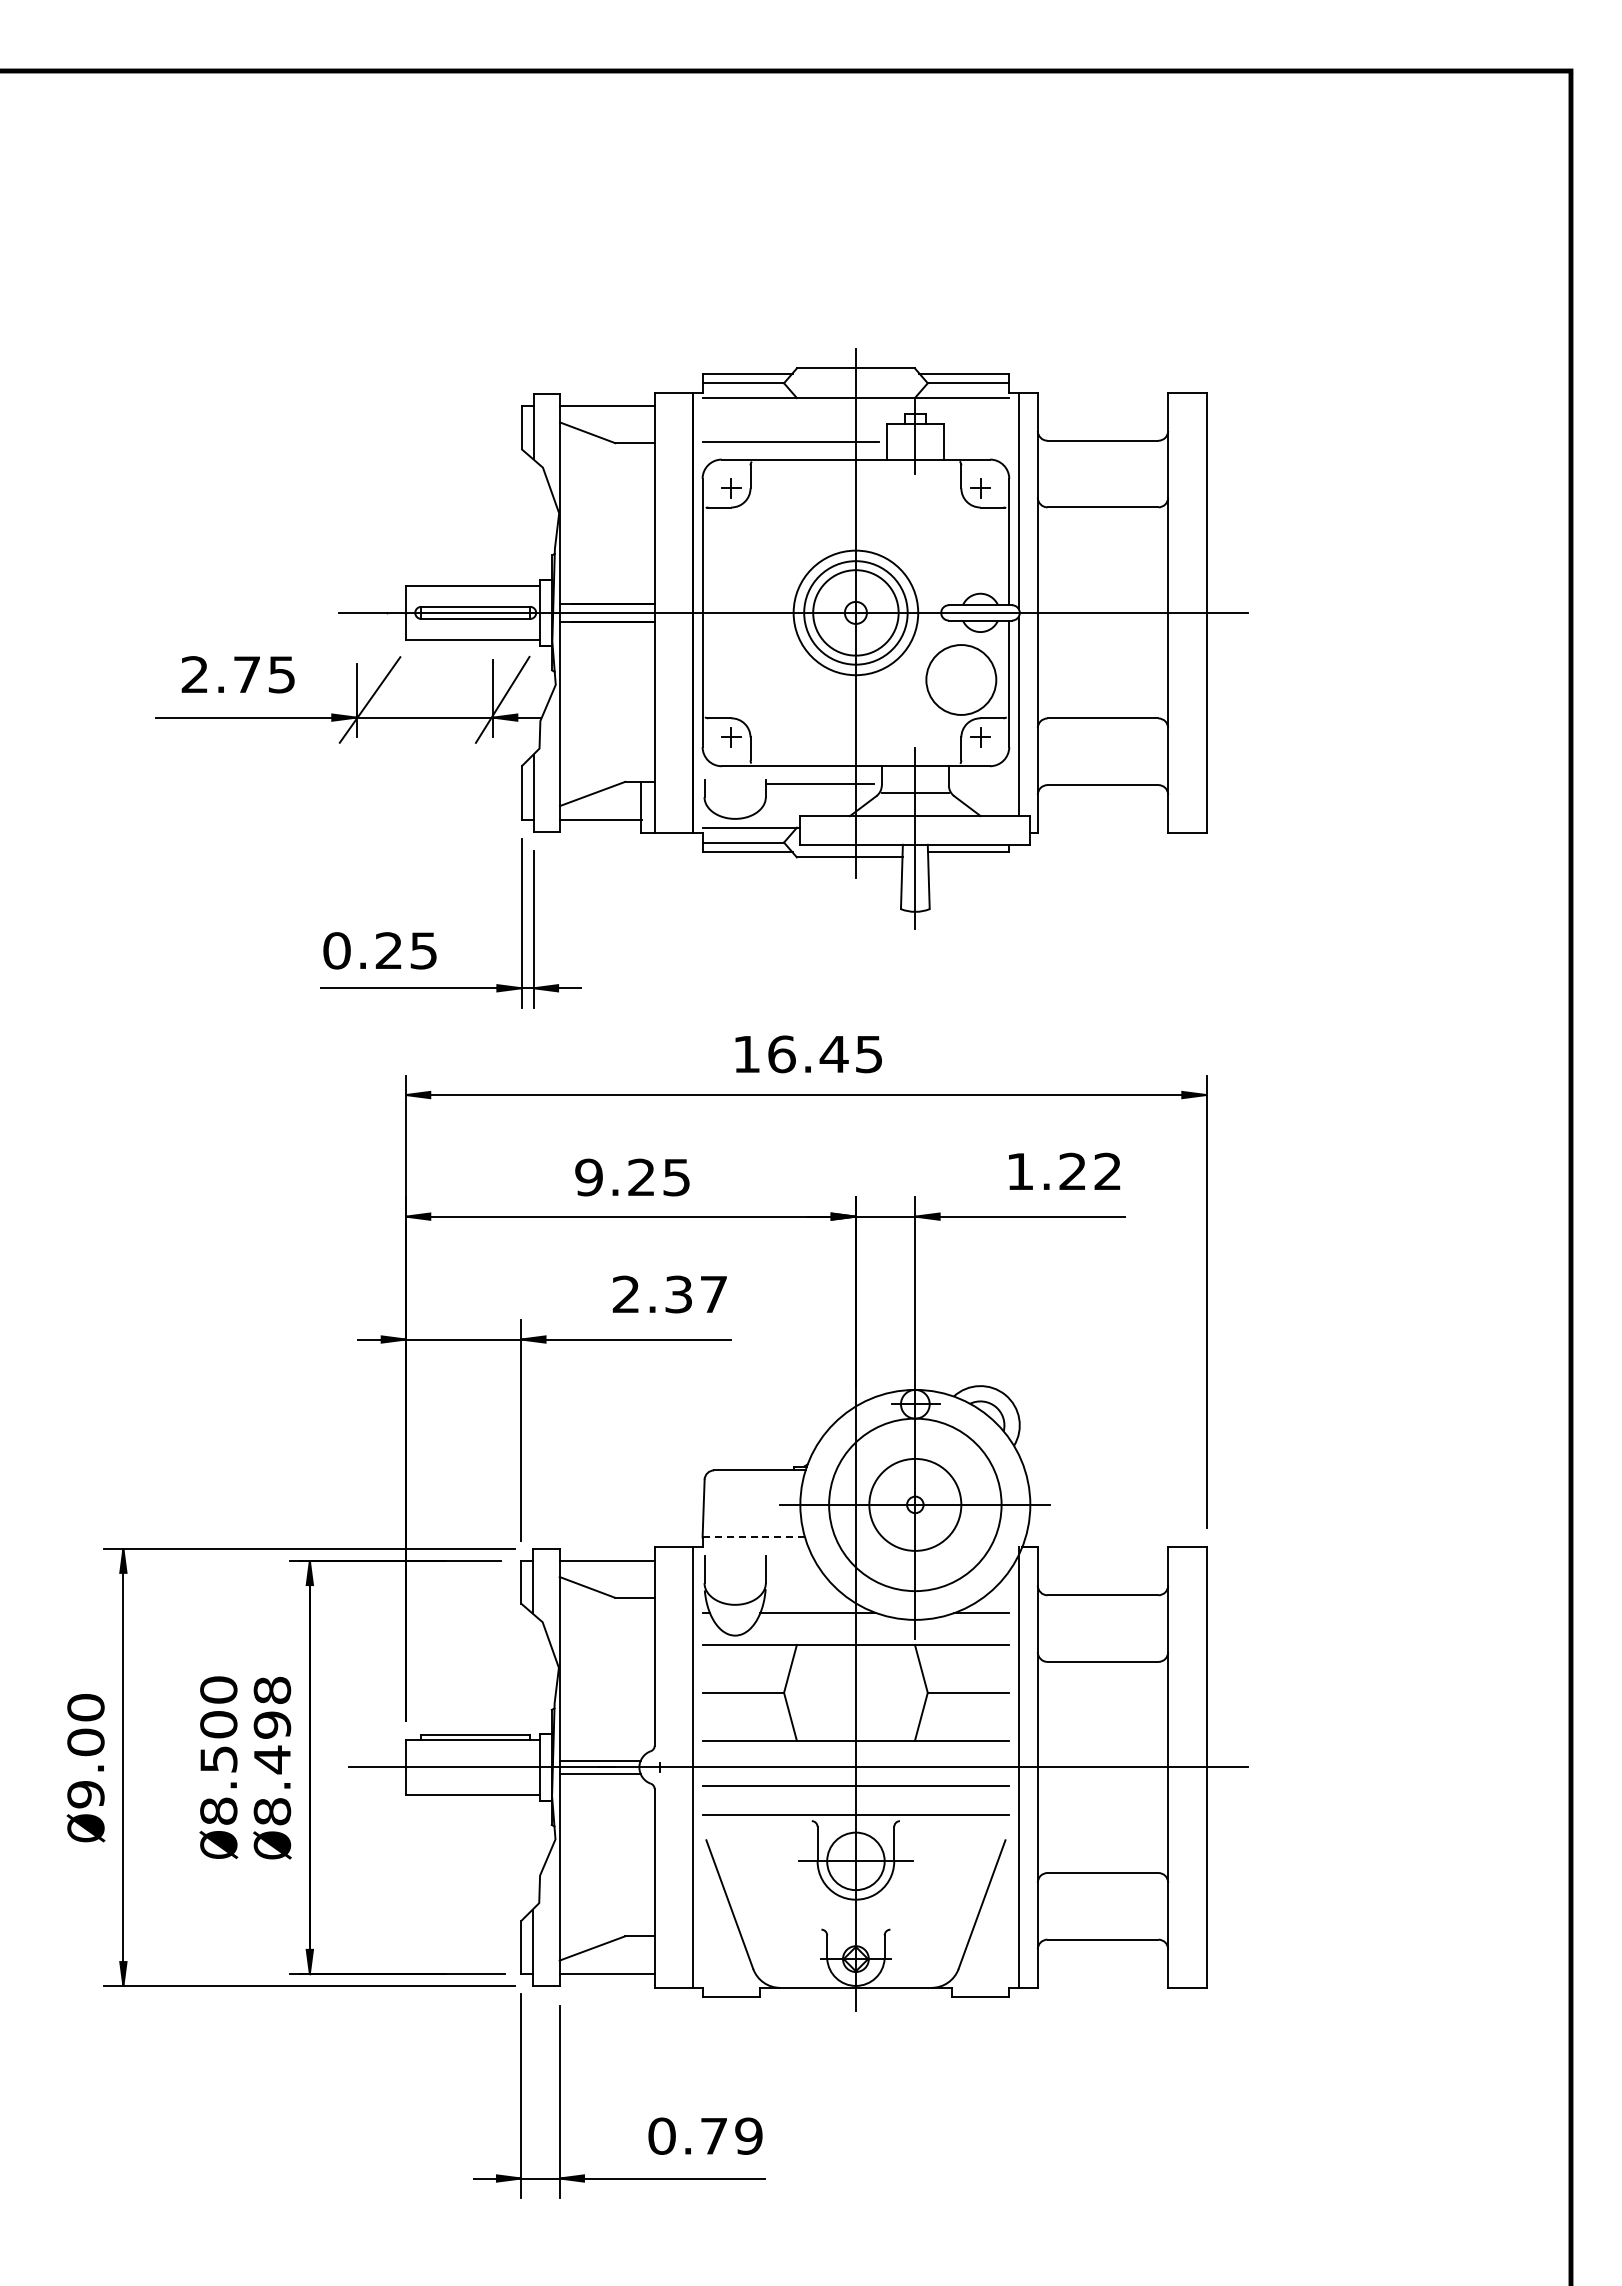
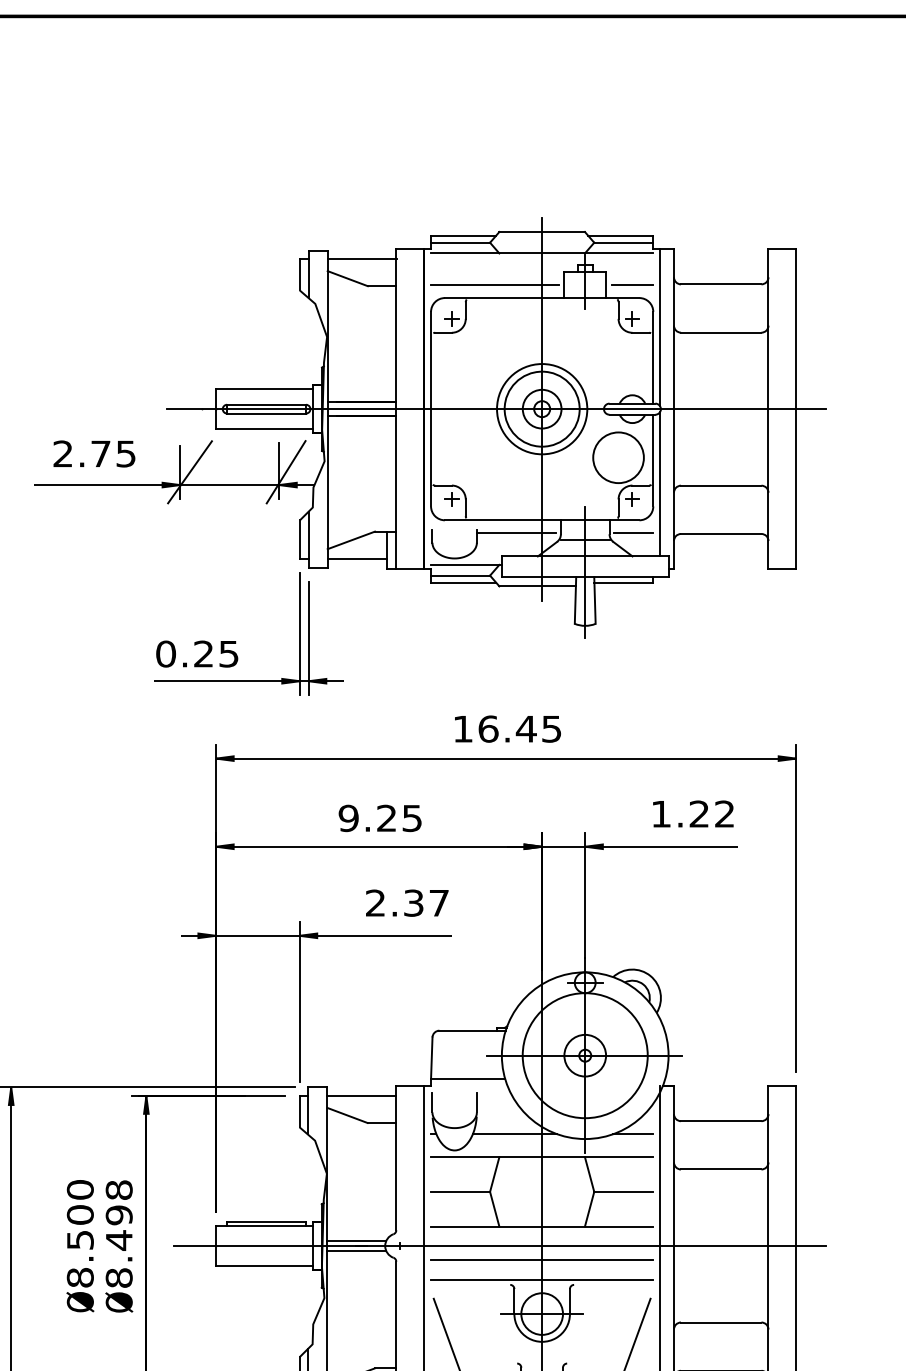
line: (980, 442) -> (632, 285), added
circle: (855, 612) -> (541, 408), size x0.62
line: (982, 783) -> (633, 532), added
circle: (915, 1504) -> (585, 1055), size x0.62
line: (753, 1537) -> (467, 1079), dashed -> solid

